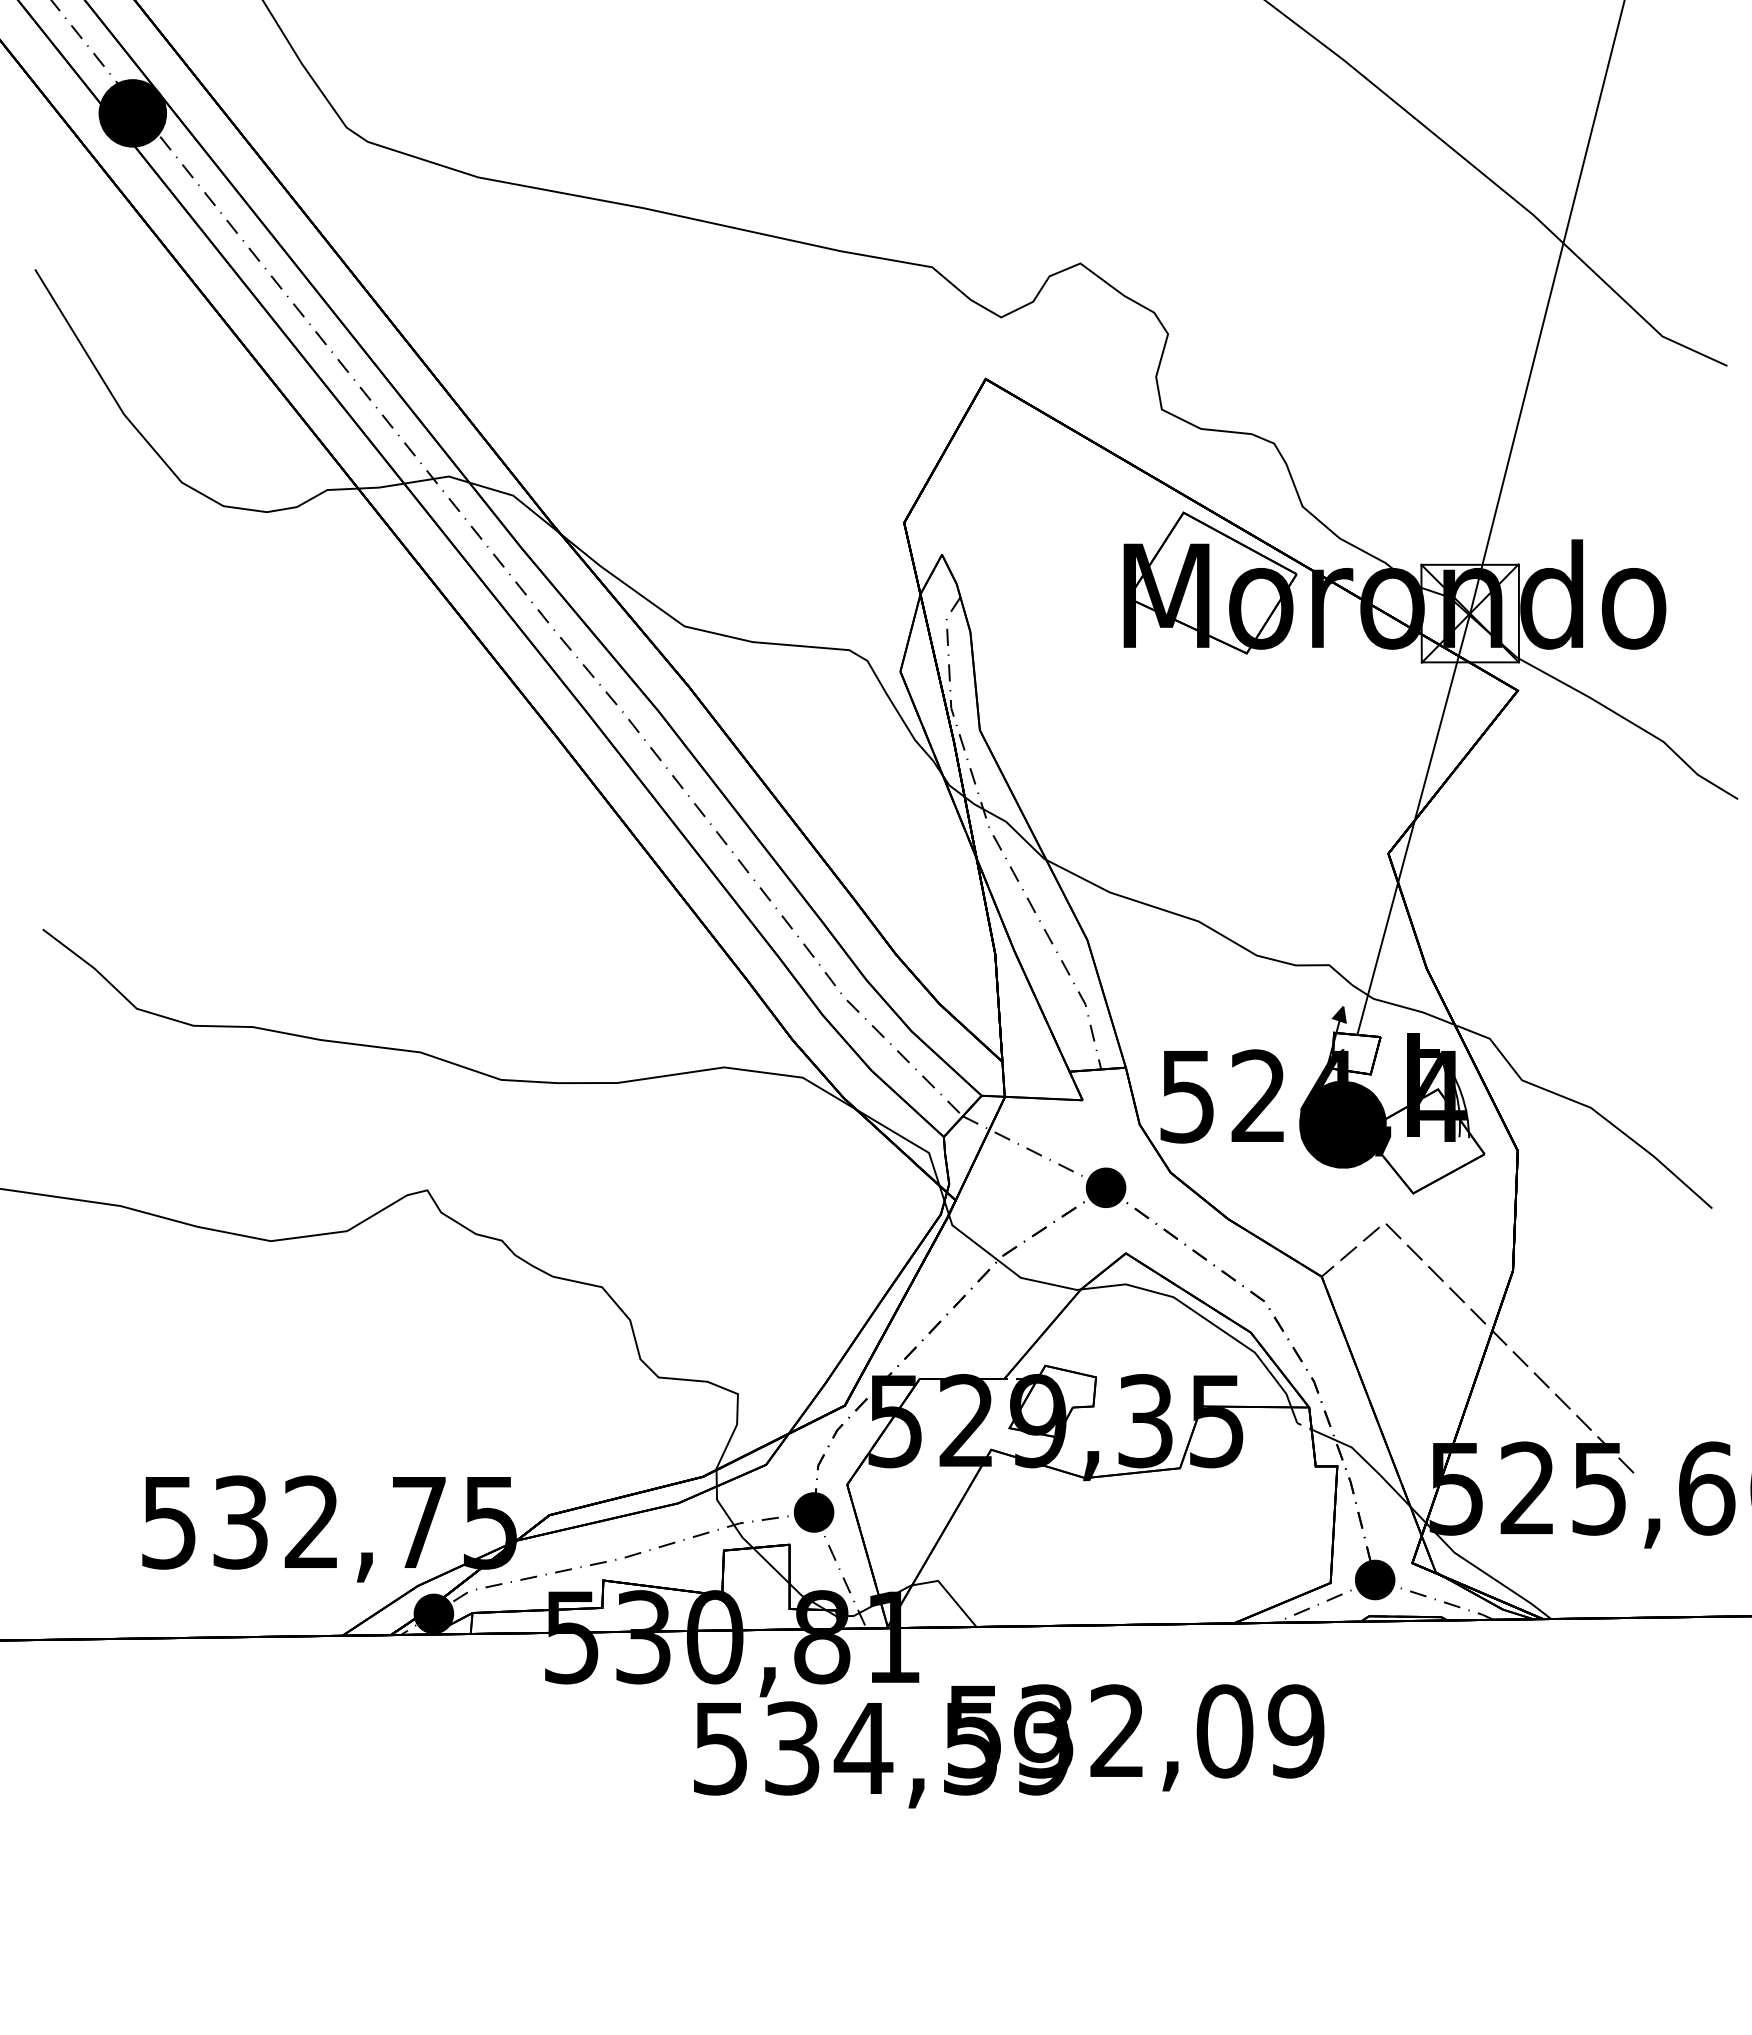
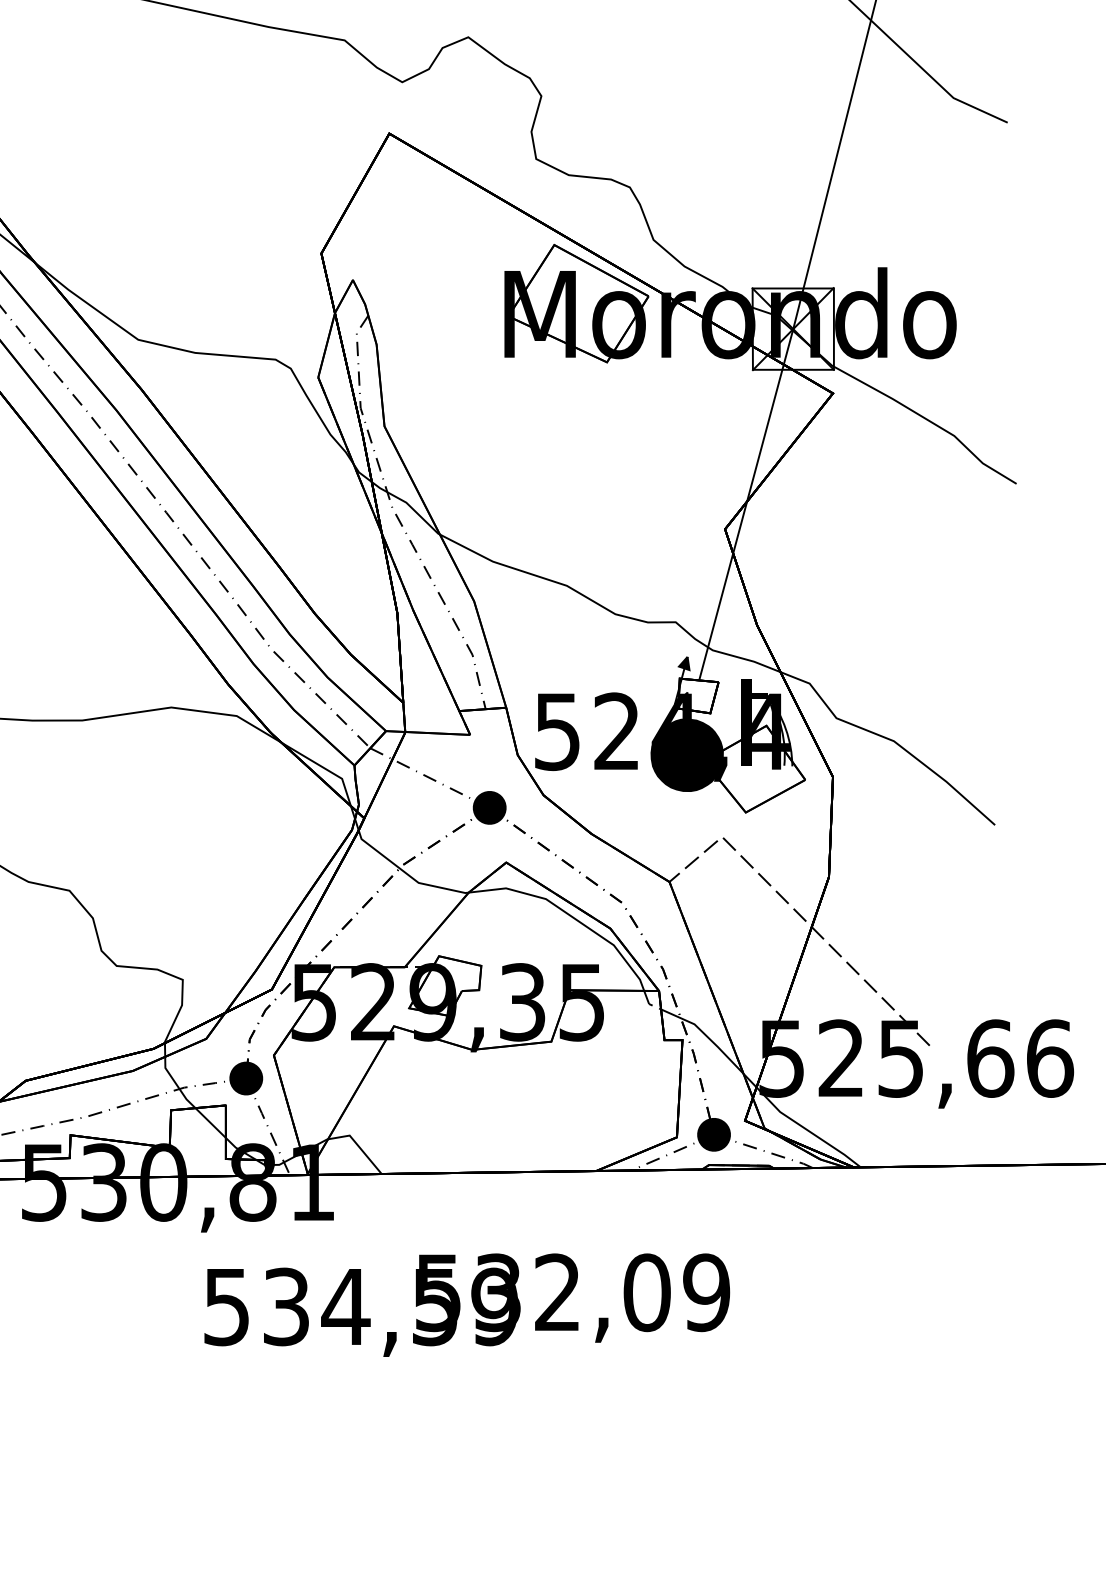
text: (1009, 1746) -> (467, 1305), moved

